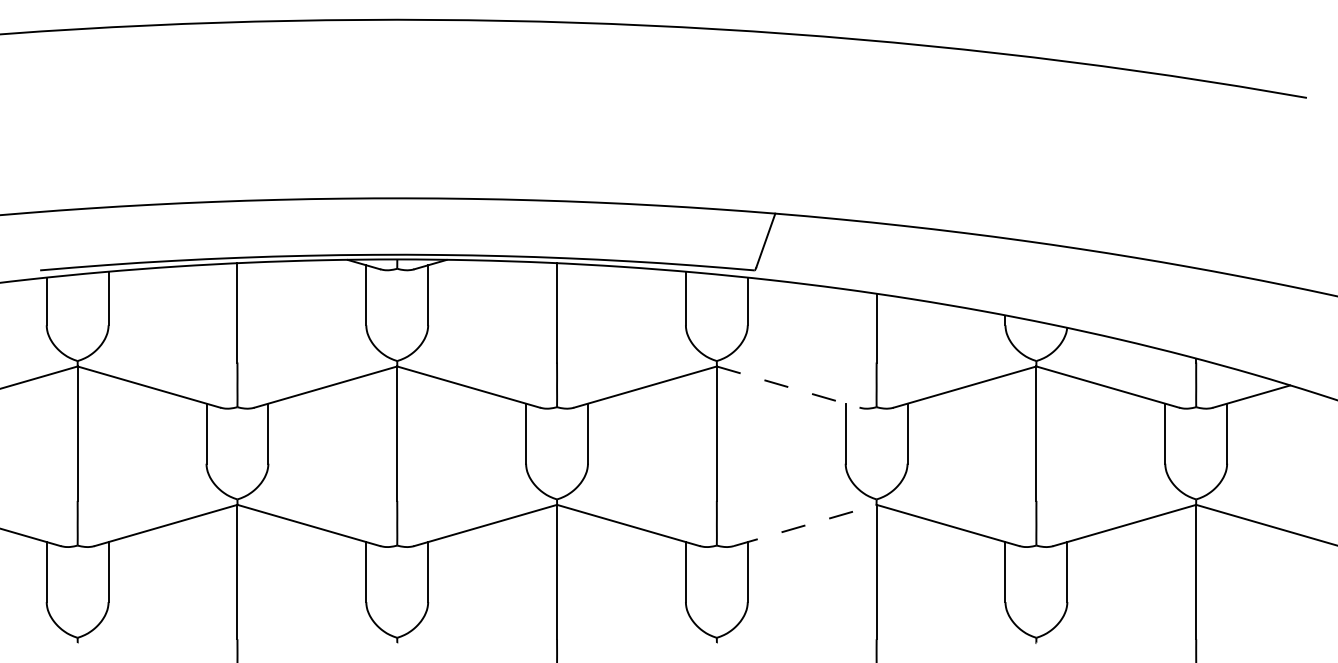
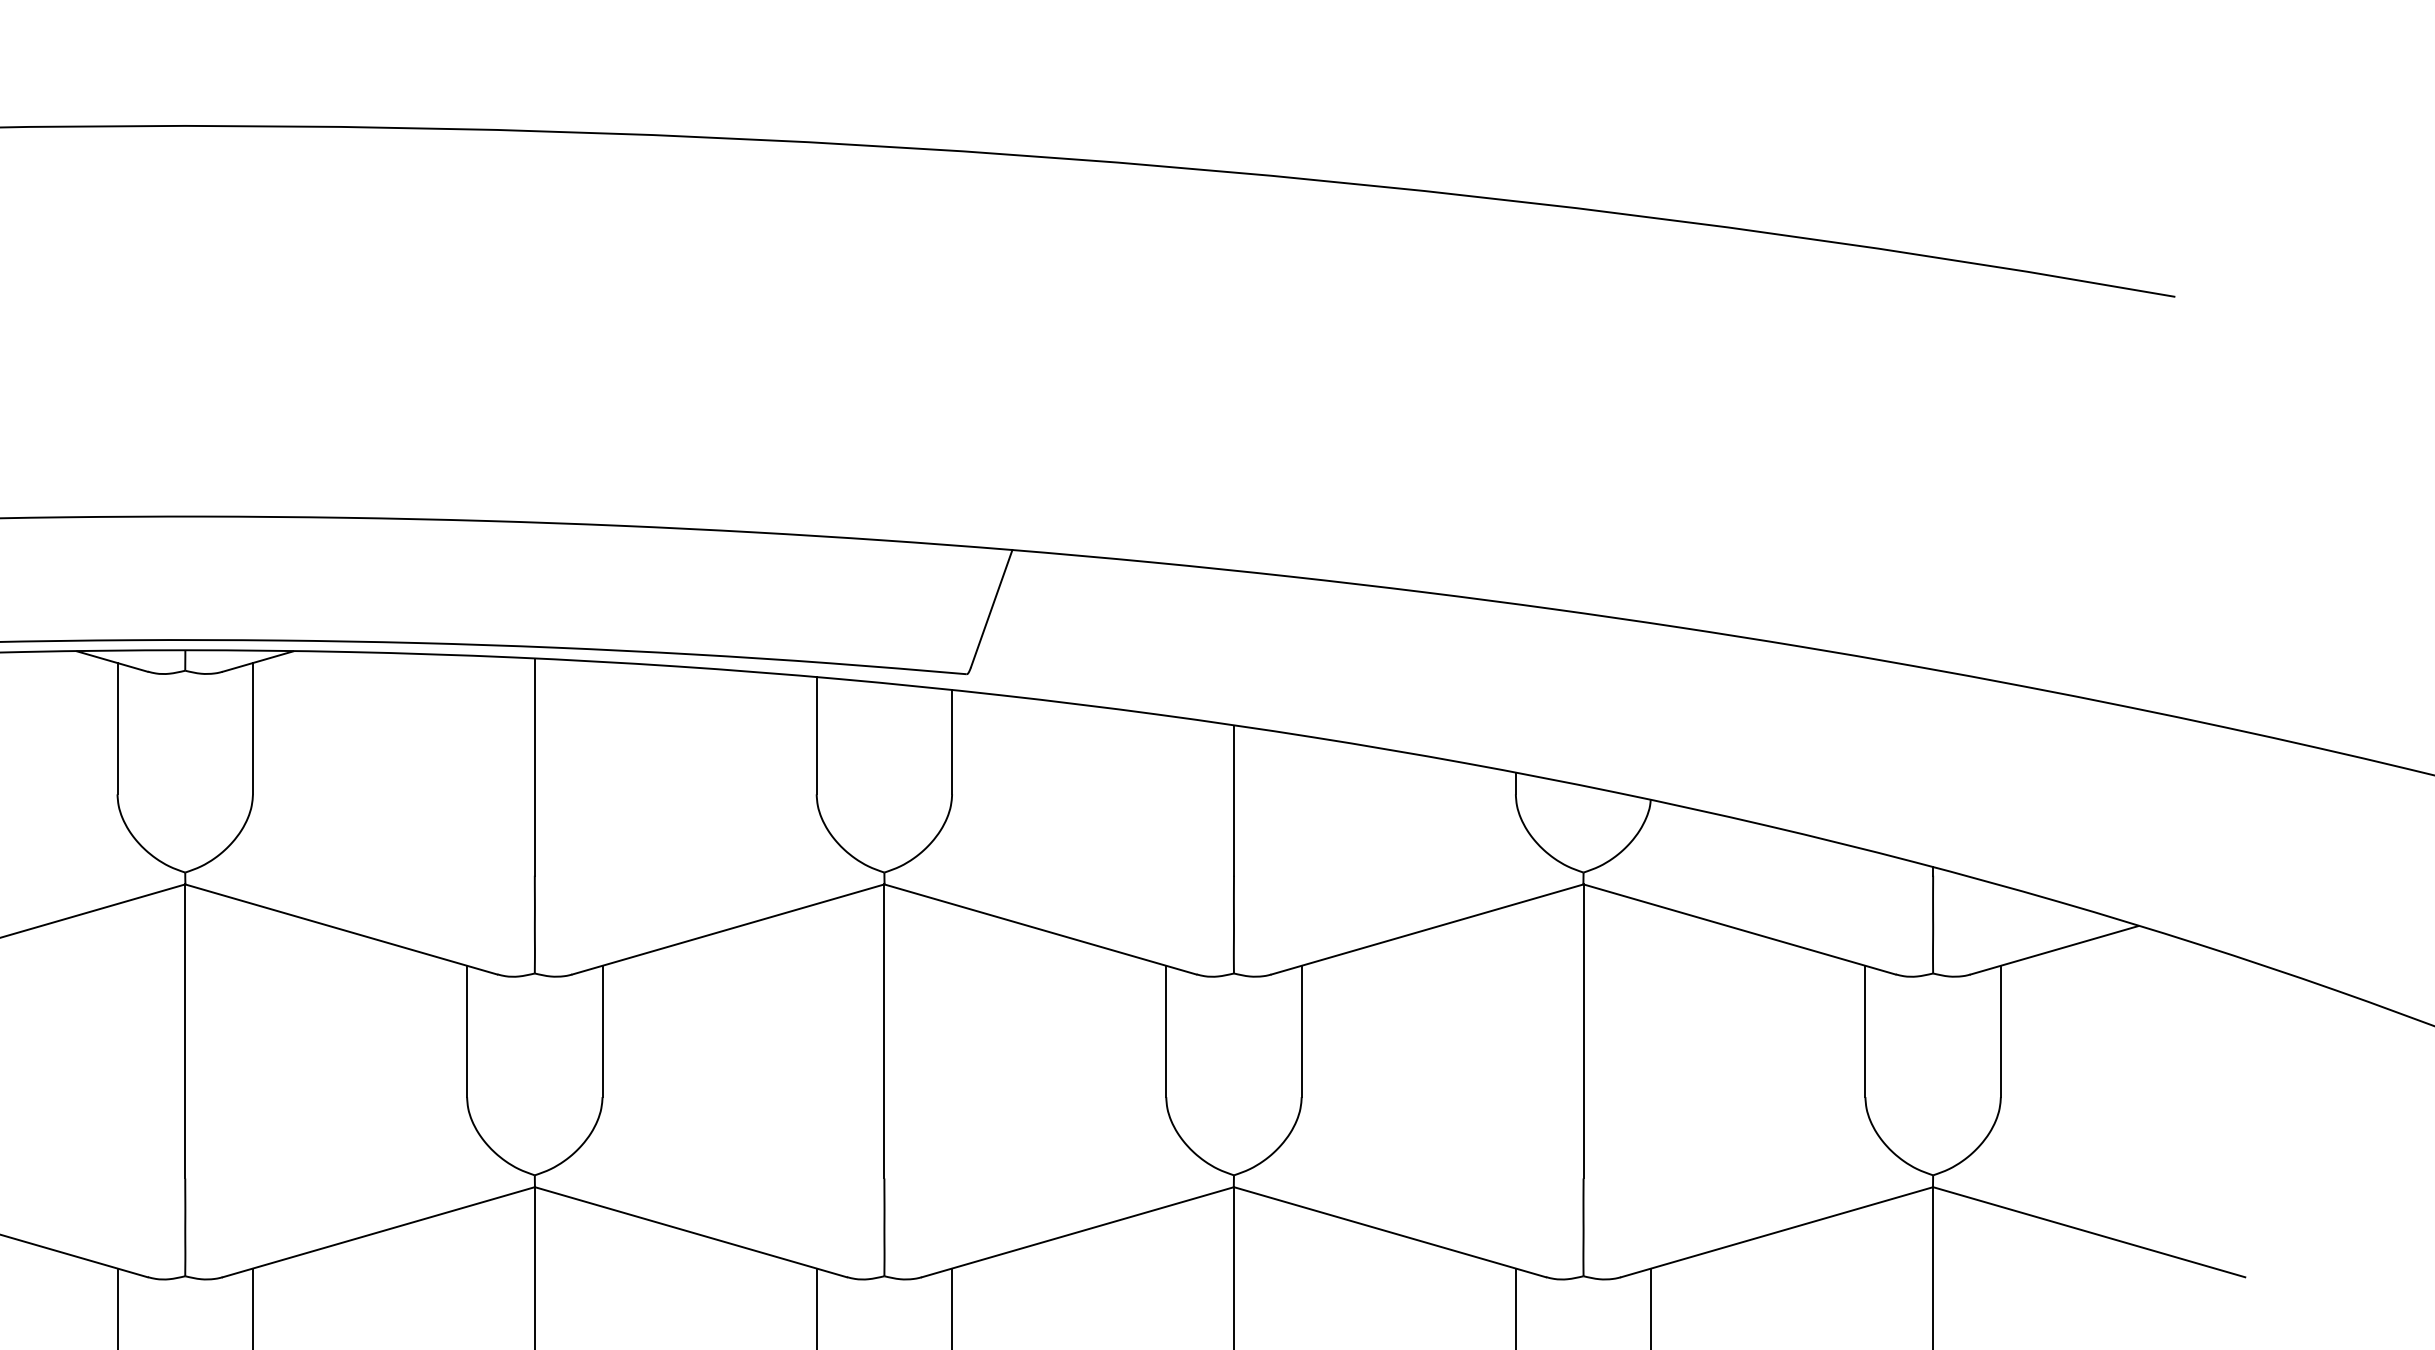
line: (788, 387) -> (1041, 930), dashed -> solid
line: (805, 525) -> (1078, 1232), dashed -> solid

